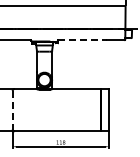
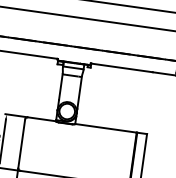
line: (82, 40) -> (122, 68), dashed -> solid
line: (12, 110) -> (21, 144), dashed -> solid

